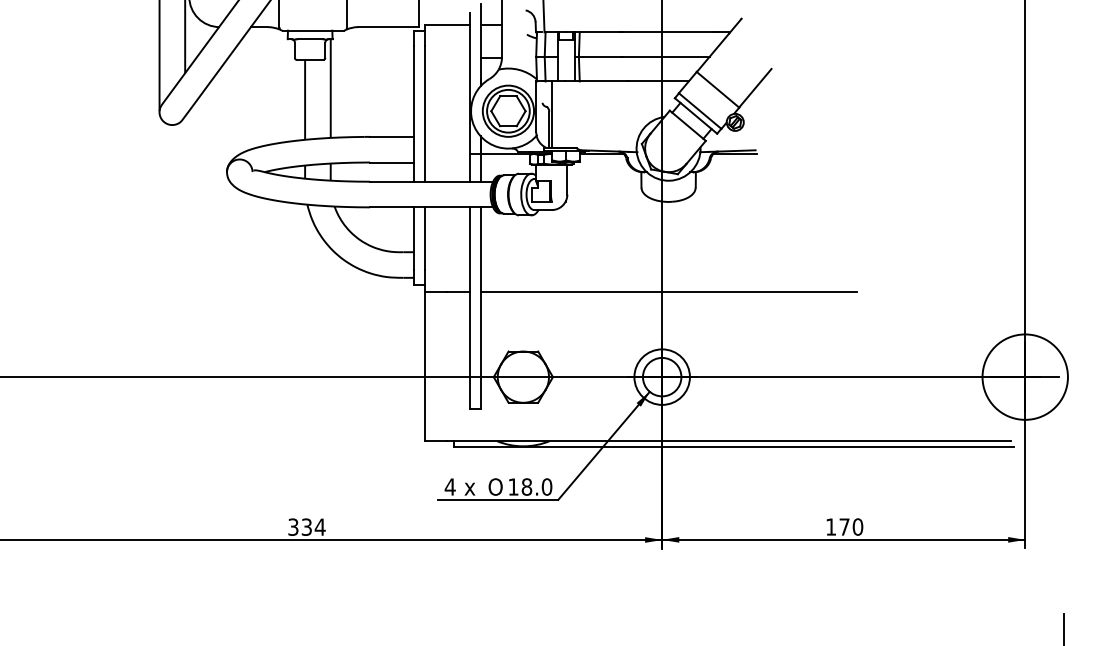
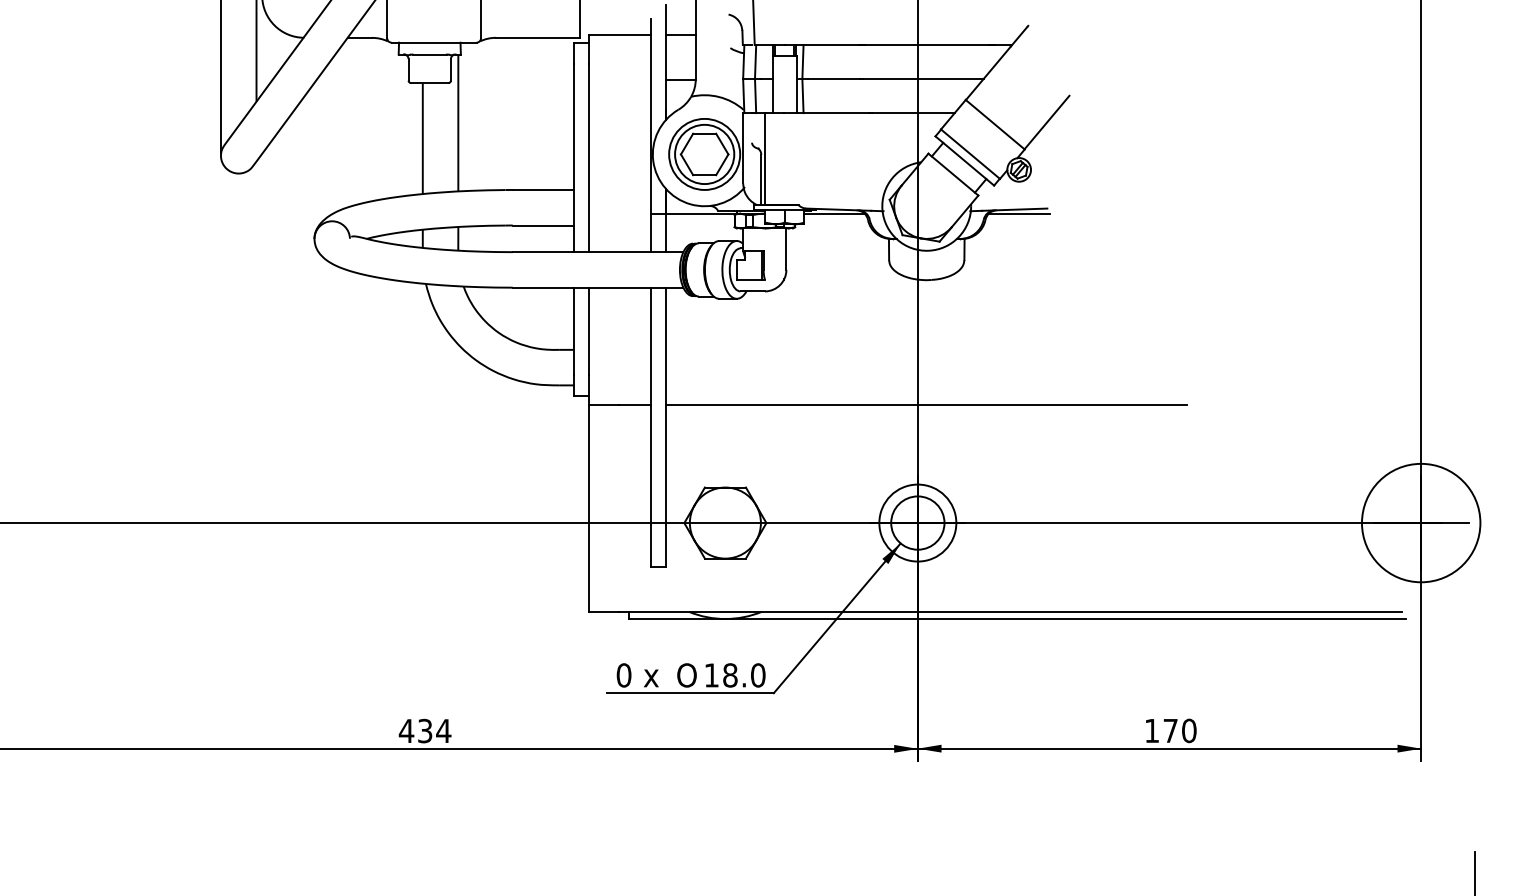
text: (449, 486) -> (622, 674), 4 -> 0
text: (292, 526) -> (405, 730), 334 -> 434

